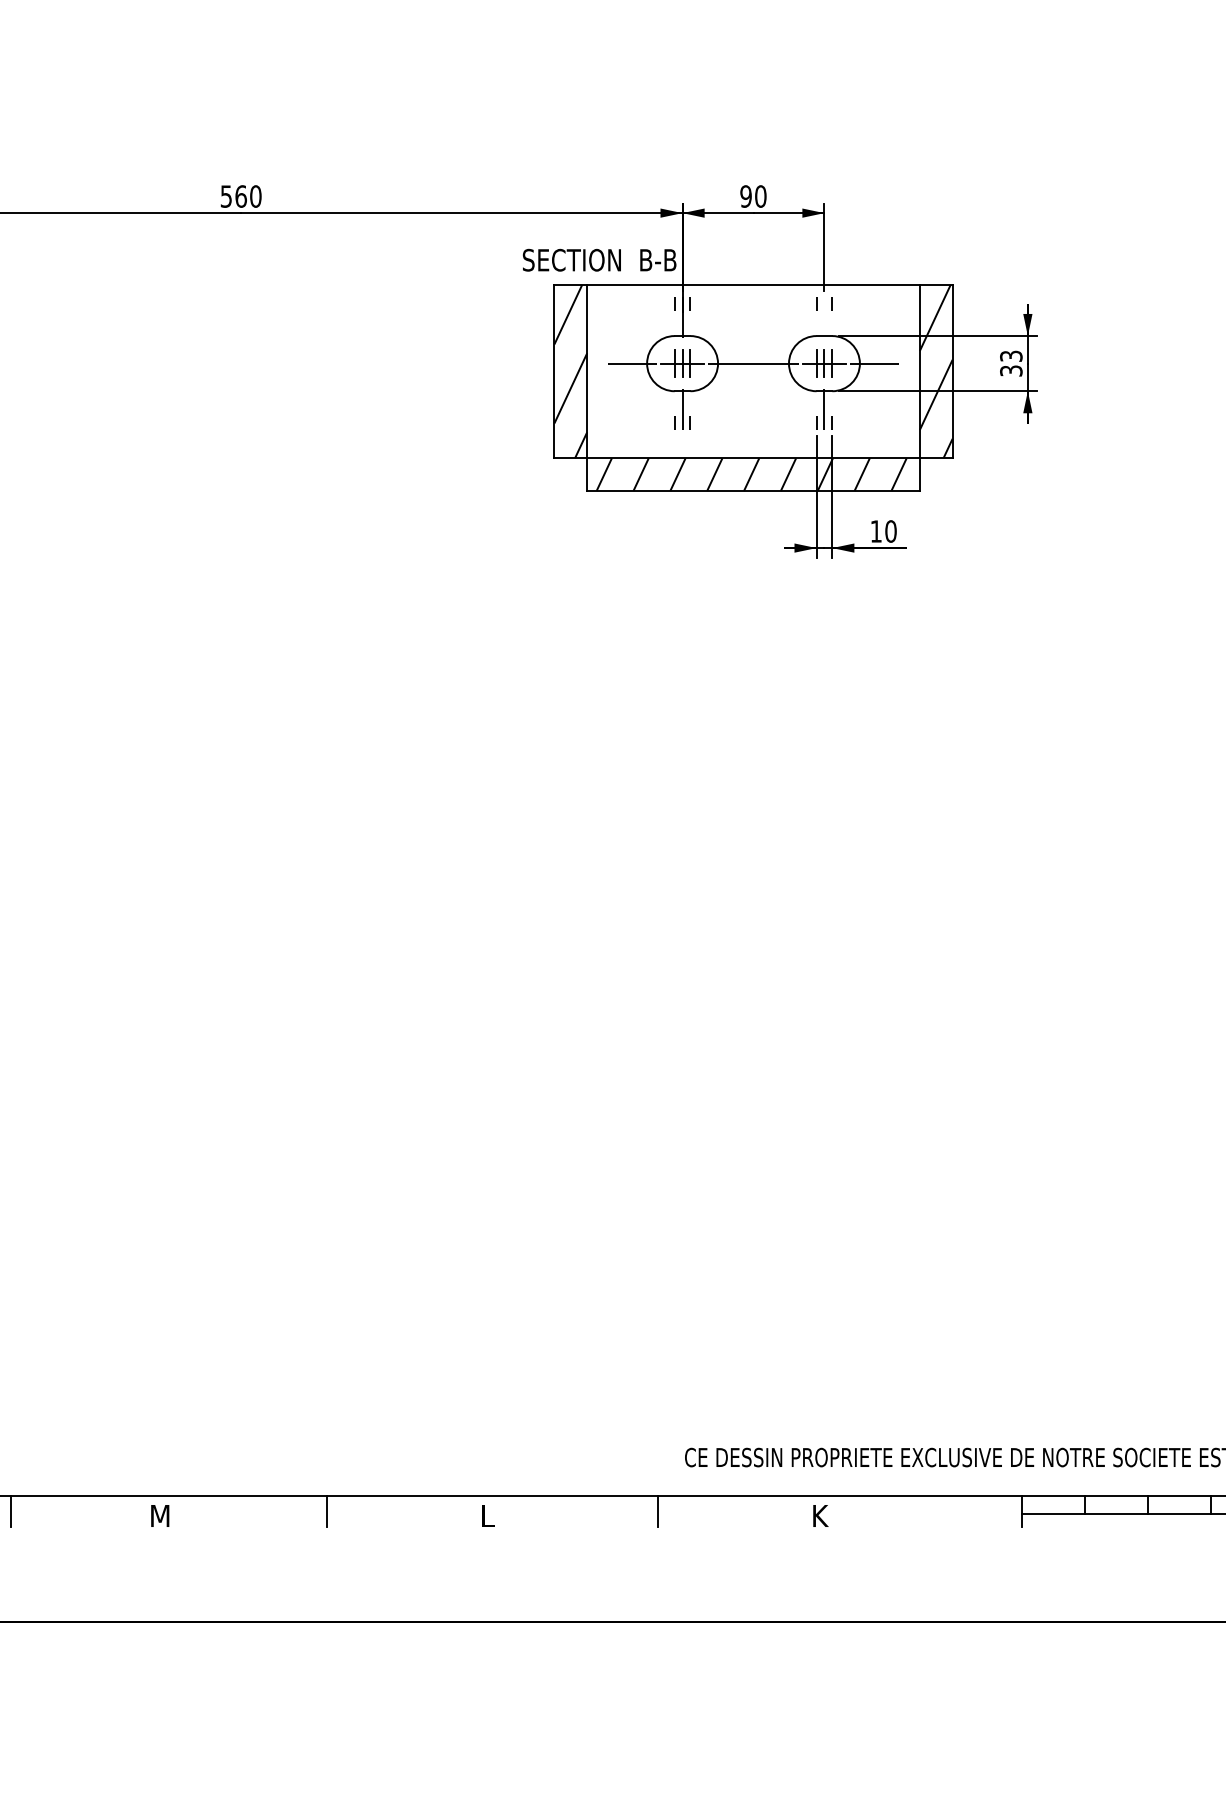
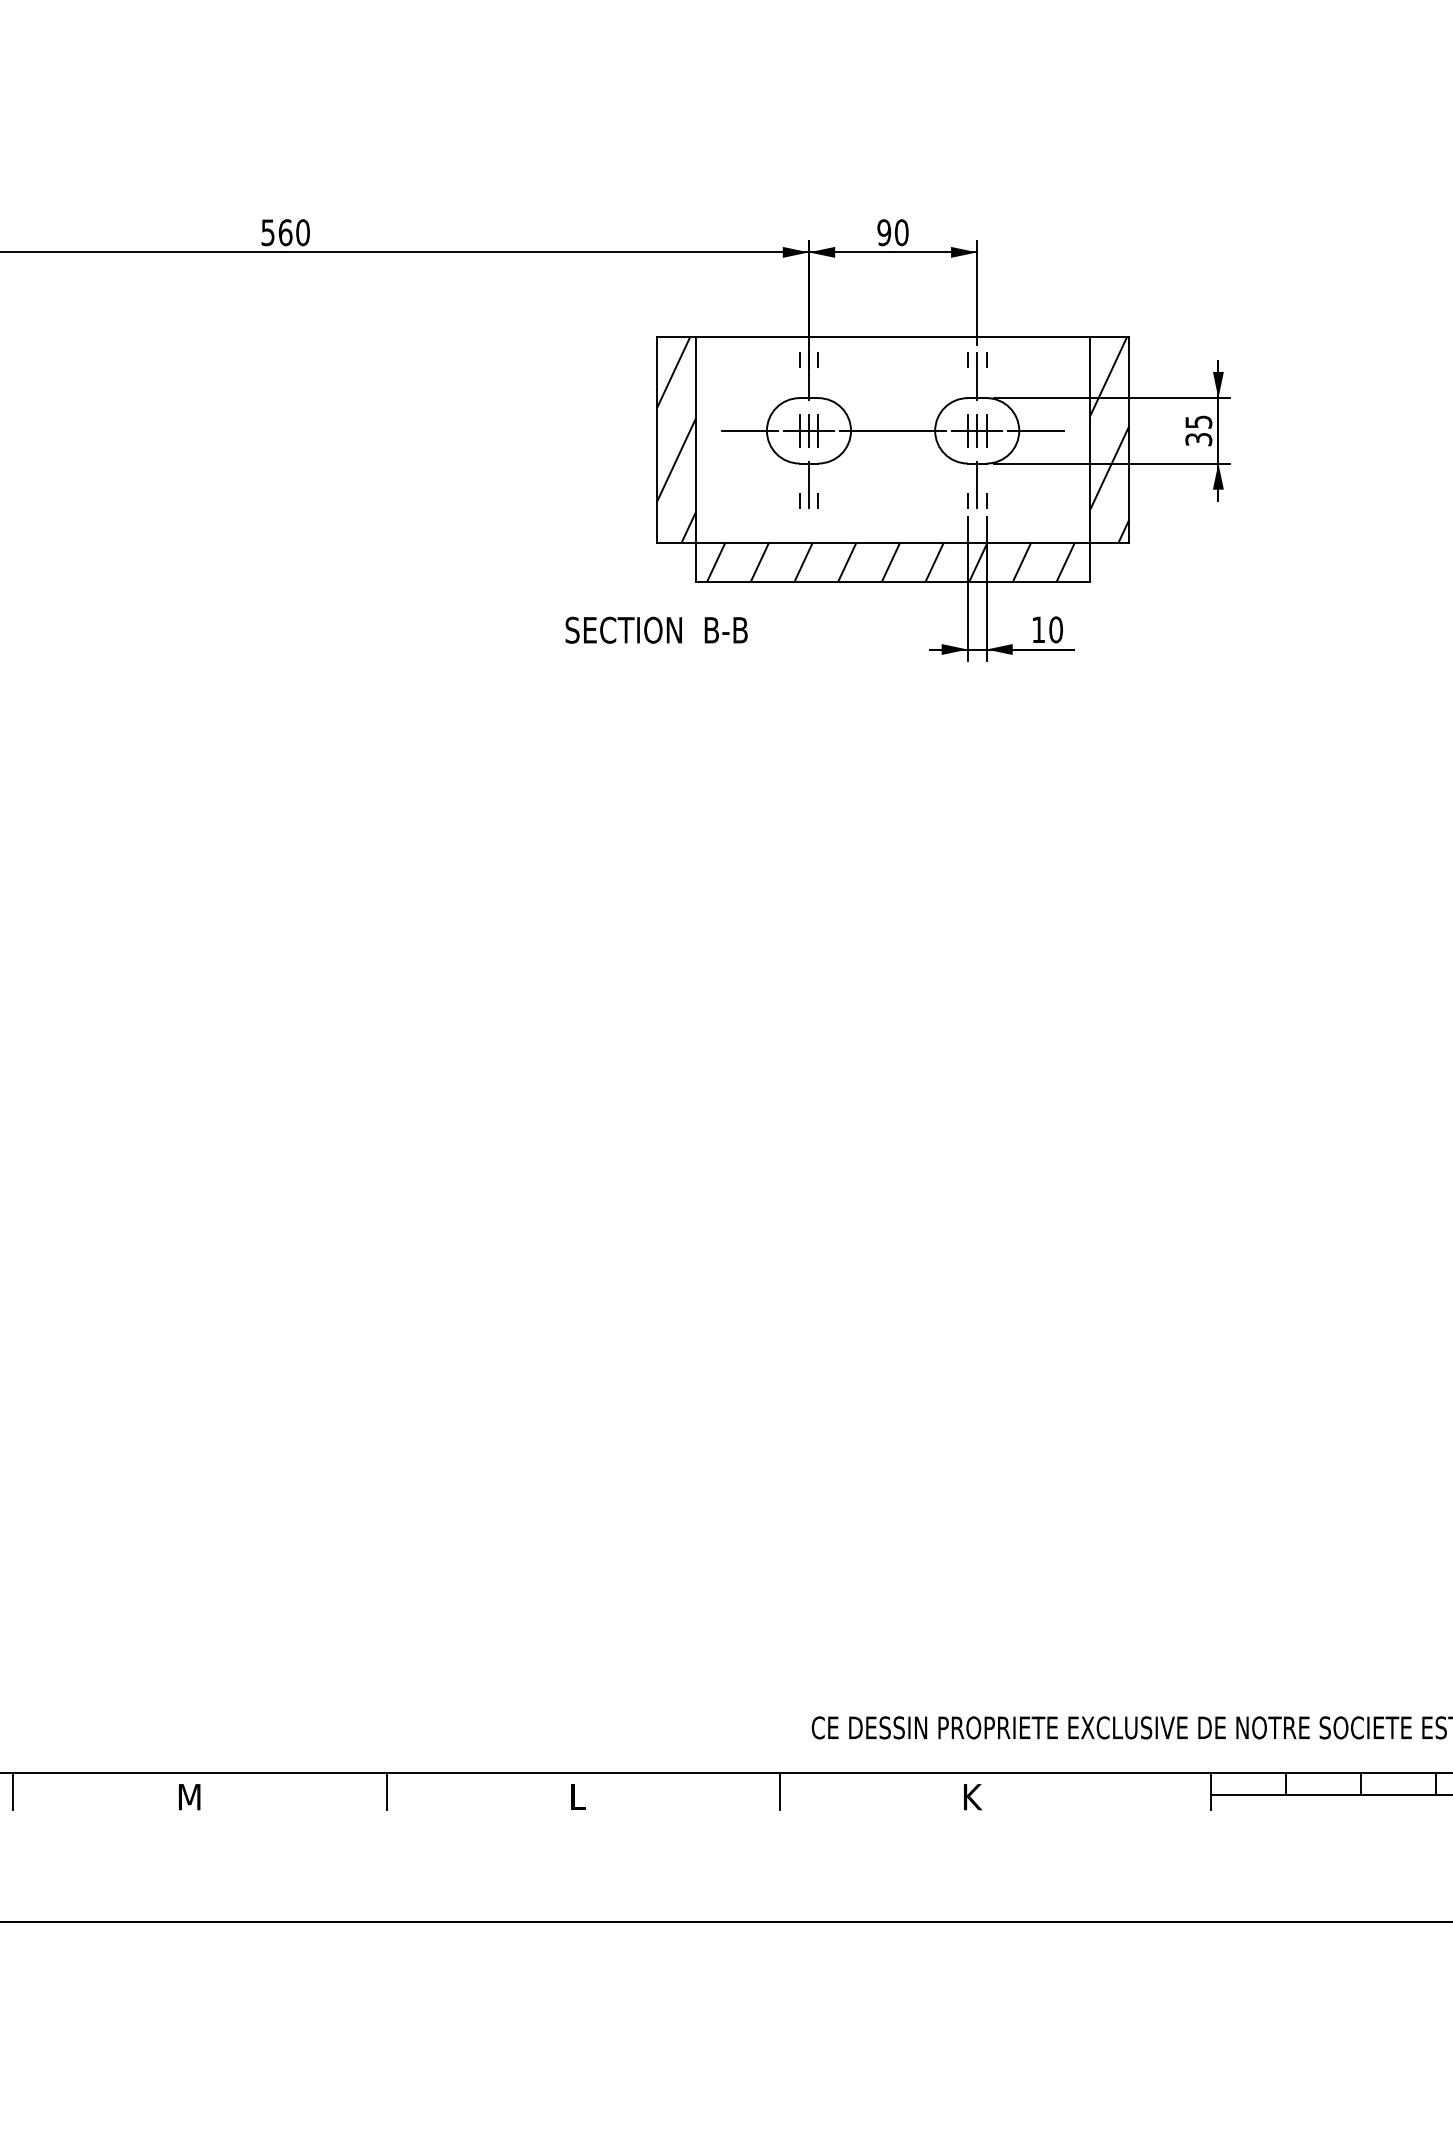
text: (599, 259) -> (656, 629), moved
line: (824, 317) -> (977, 376), added
text: (1011, 355) -> (1198, 421), 33 -> 35

